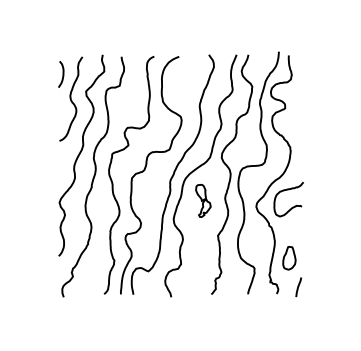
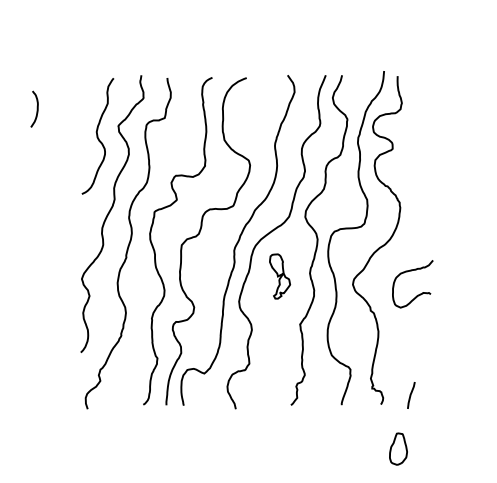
curve: (62, 74) -> (36, 109), moved
curve: (292, 206) -> (417, 293), moved
part: (289, 258) -> (398, 449), moved

